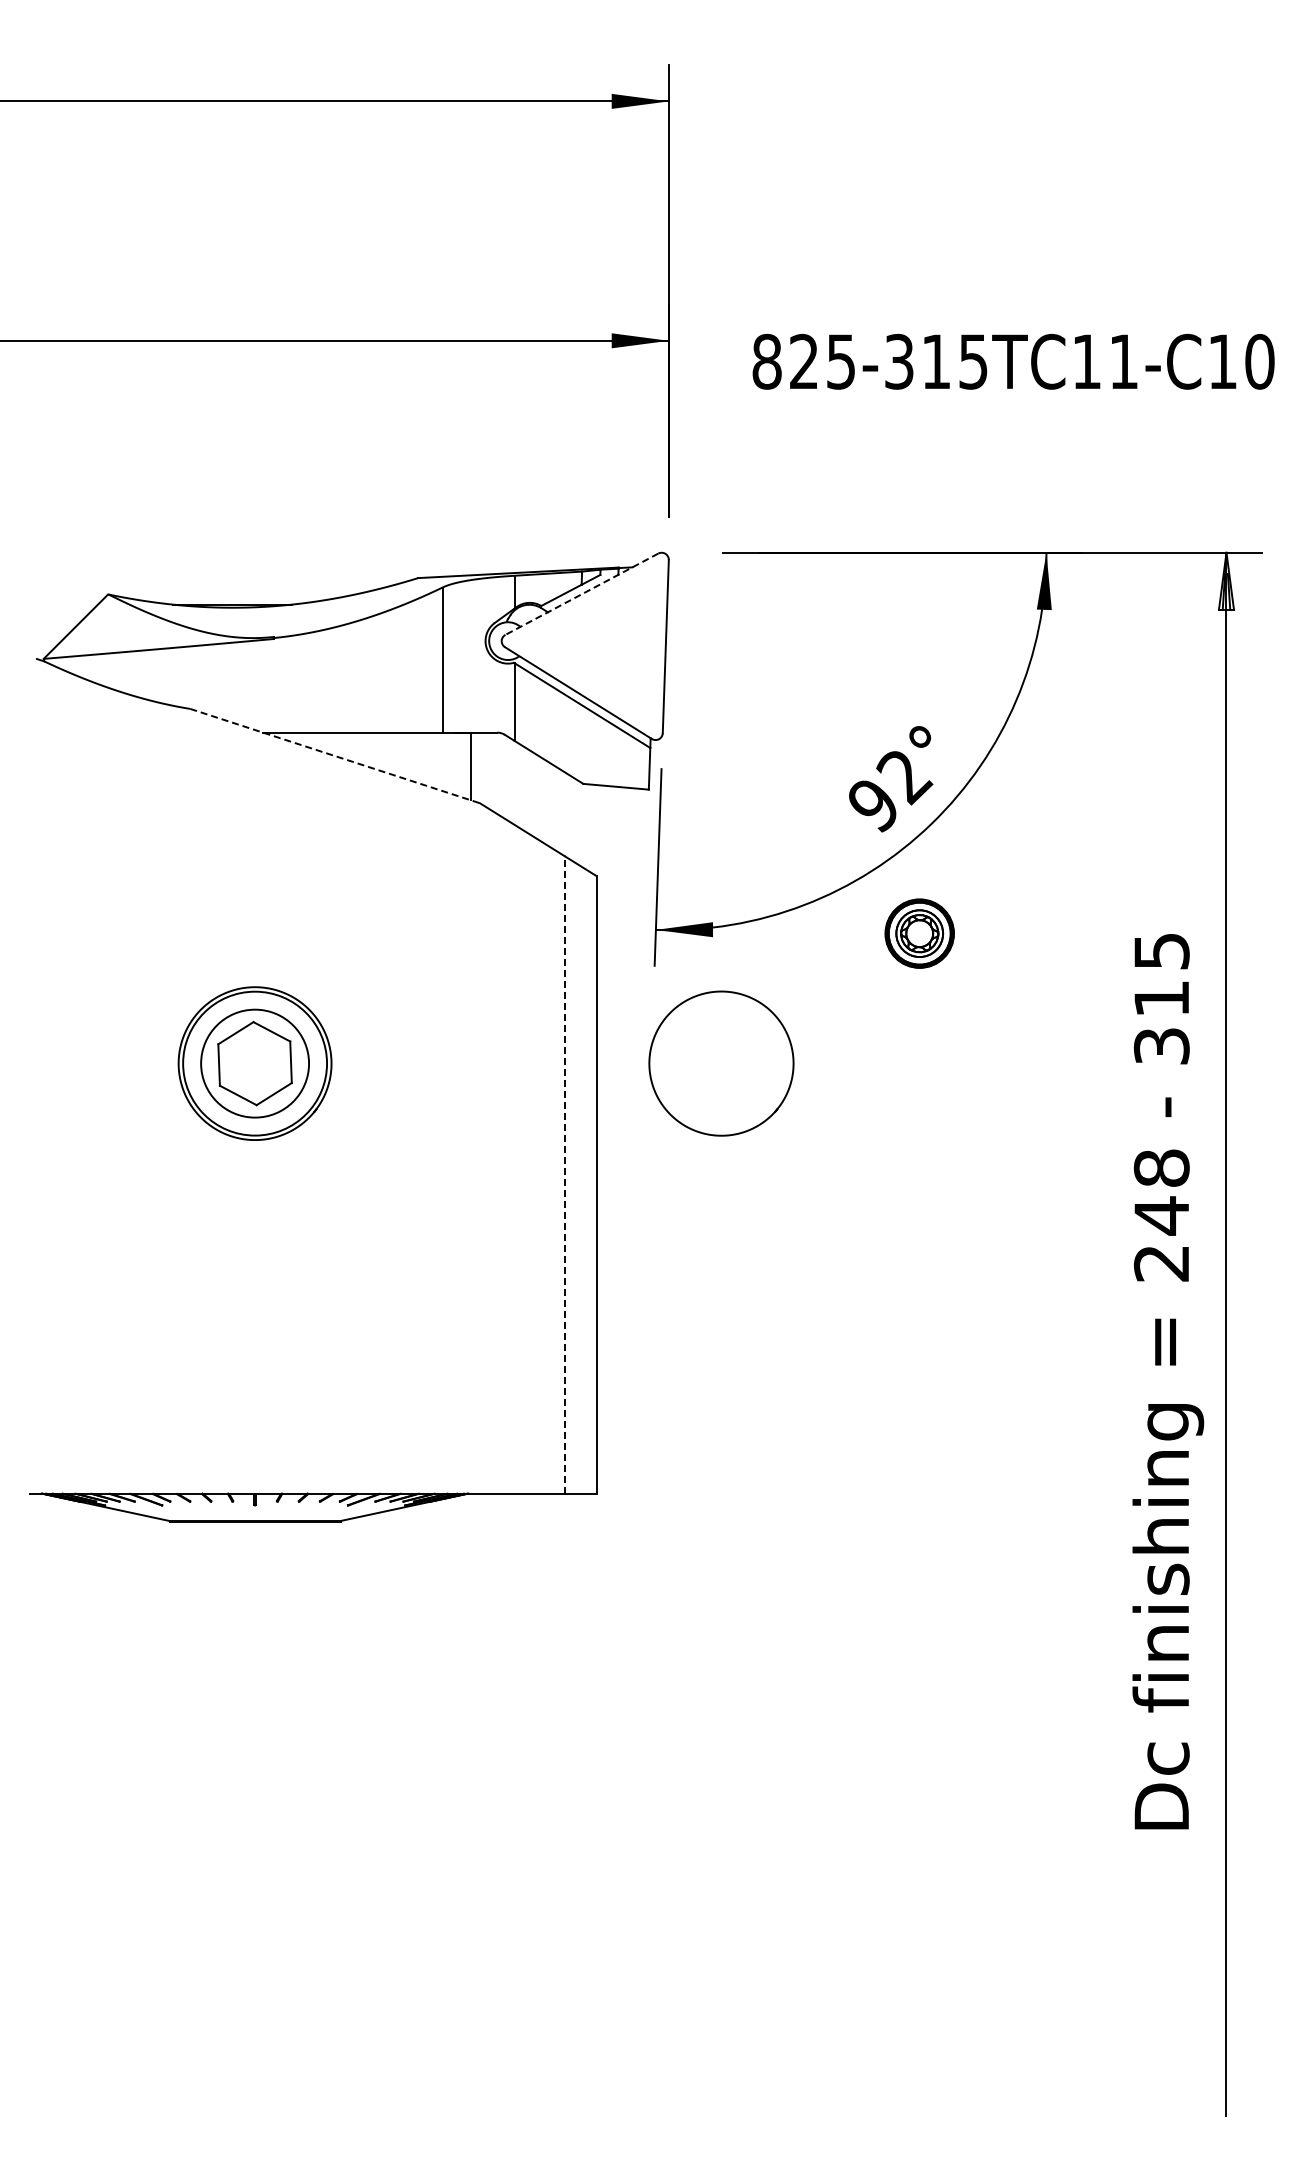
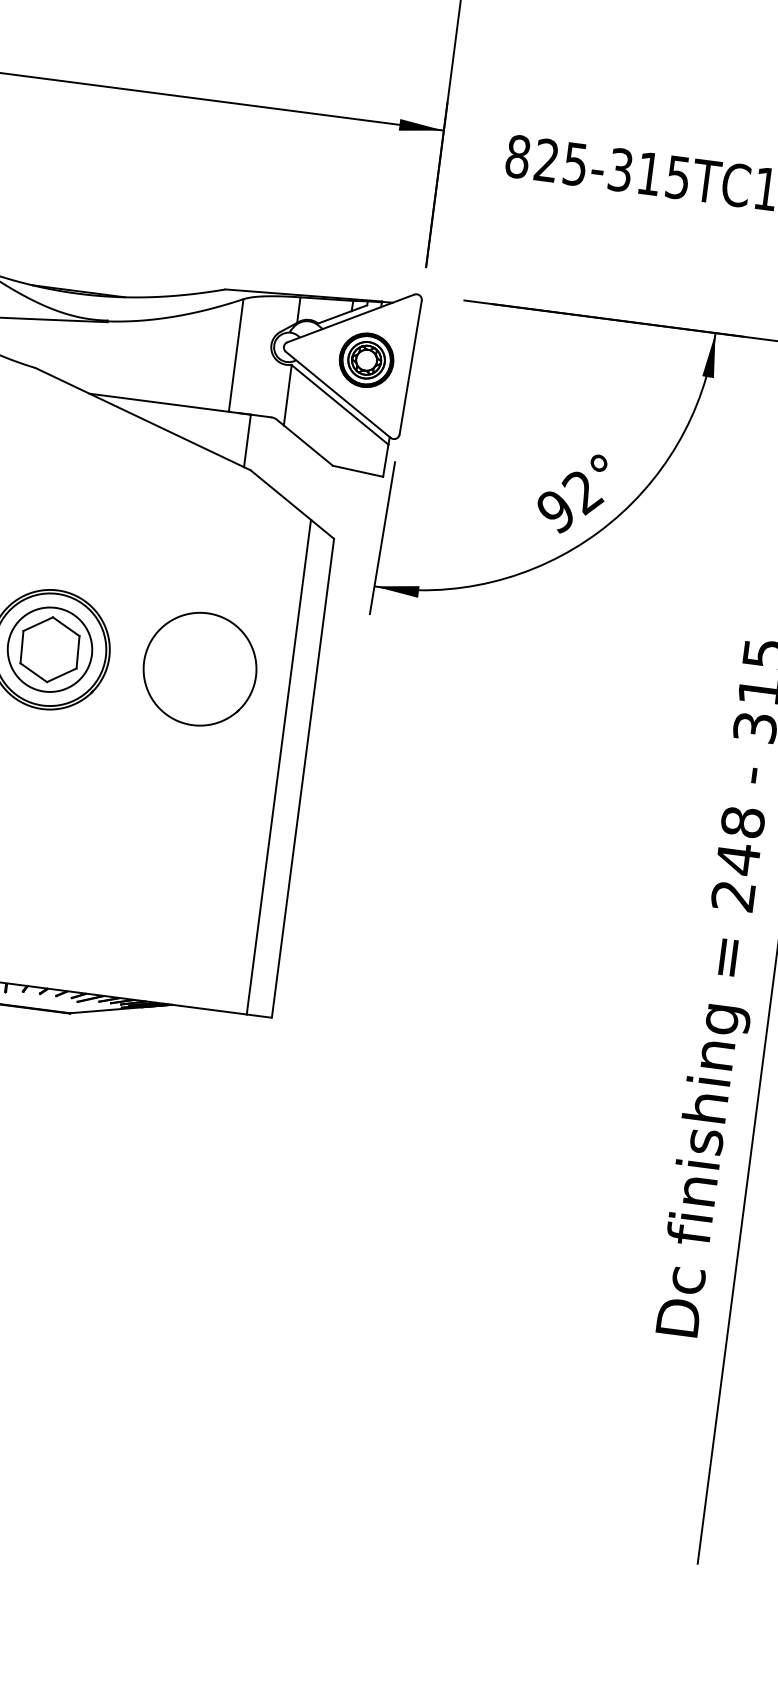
line: (581, 594) -> (350, 318), dashed -> solid
line: (335, 756) -> (143, 419), dashed -> solid
part: (919, 933) -> (366, 360), moved
curve: (689, 1000) -> (181, 617), moved
line: (564, 1174) -> (278, 766), dashed -> solid

